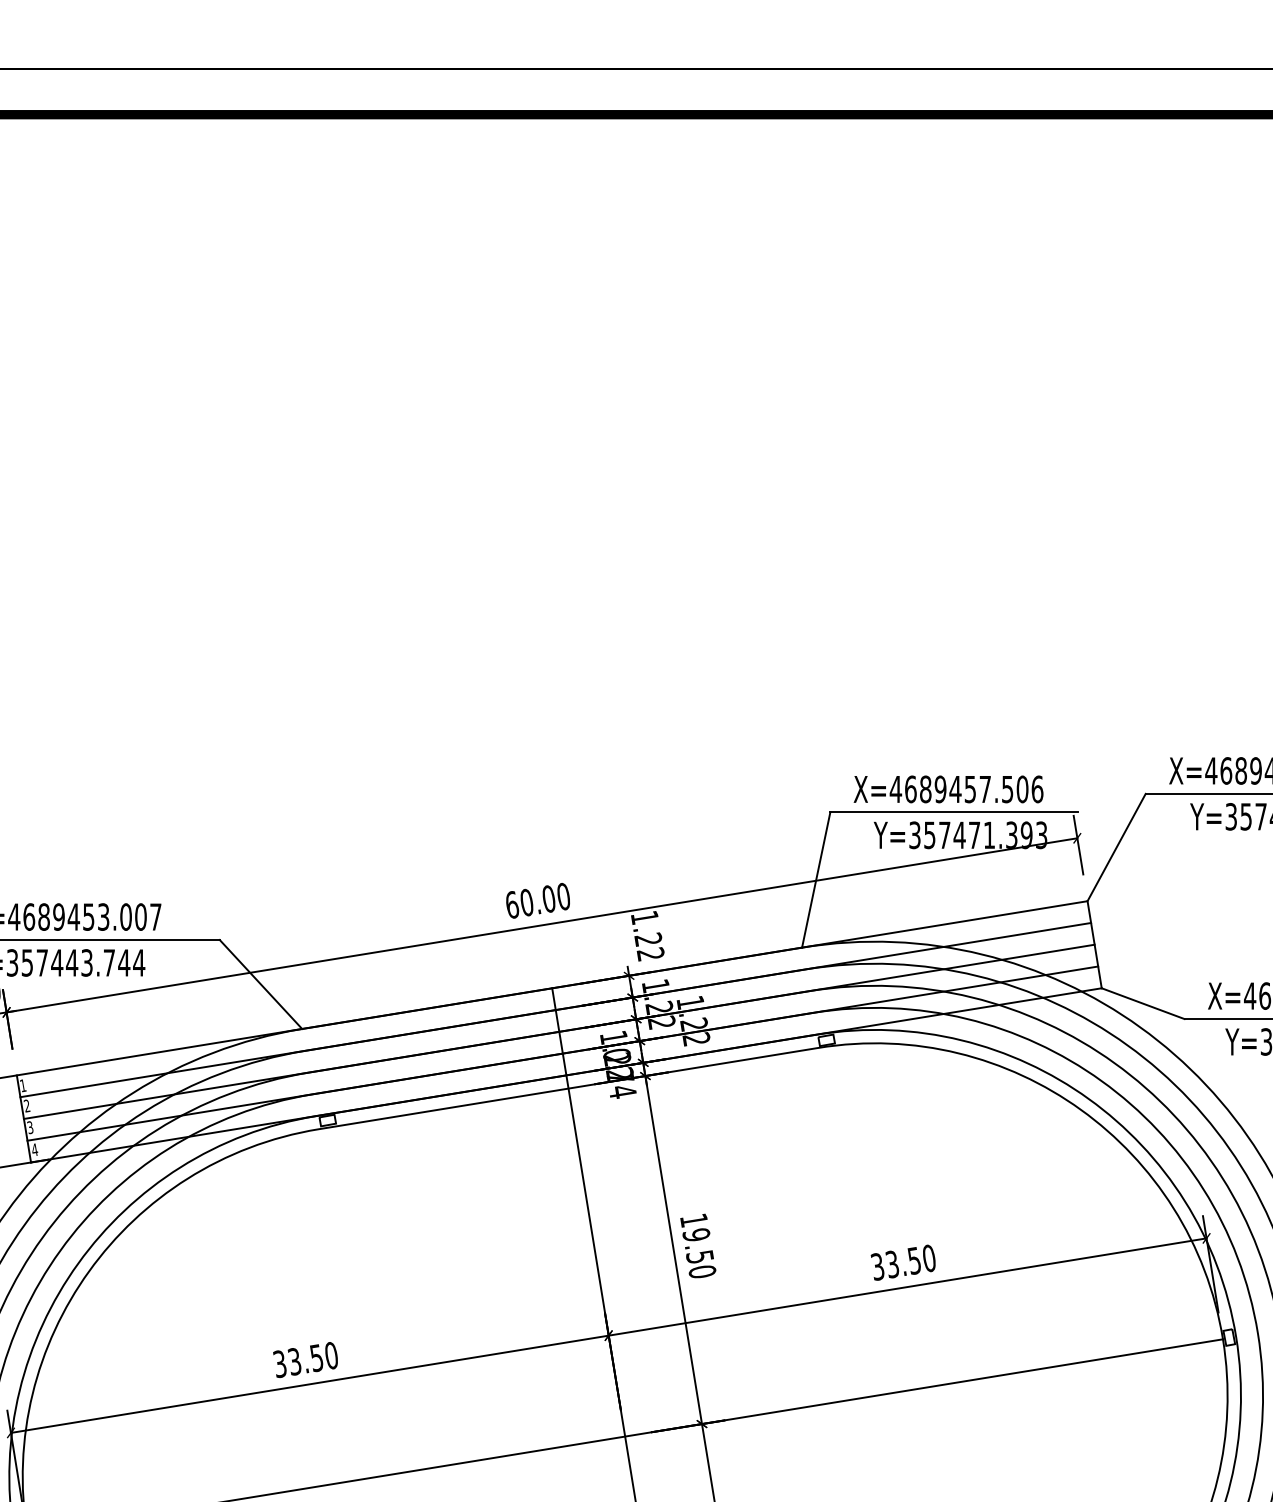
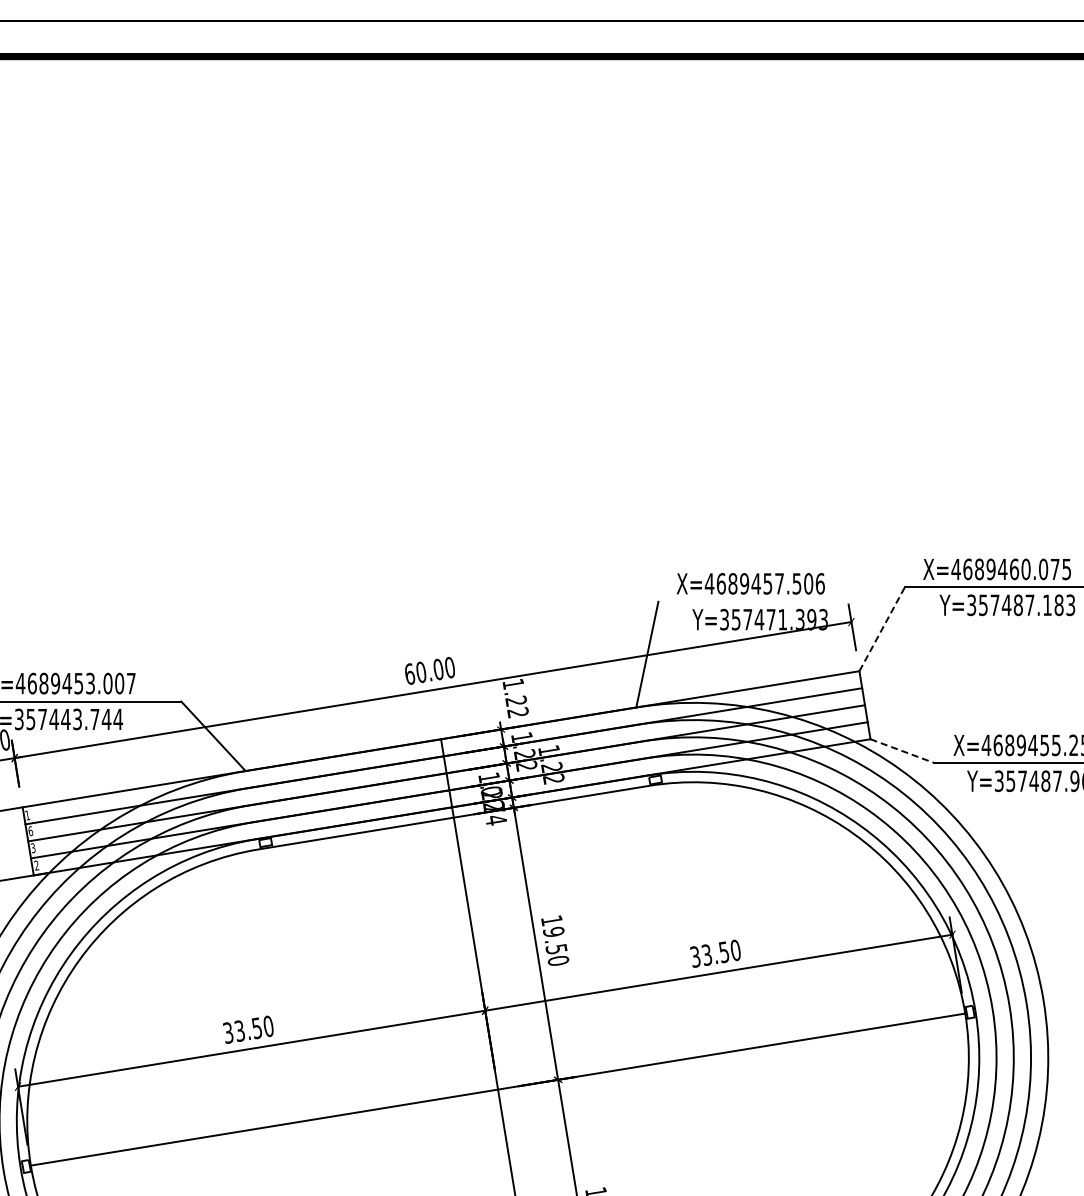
line: (953, 811) -> (754, 601), removed
line: (1117, 847) -> (882, 629), solid -> dashed
line: (1143, 1003) -> (903, 751), solid -> dashed
text: (26, 1106) -> (30, 831), 2 -> 6
text: (34, 1149) -> (36, 865), 4 -> 2

